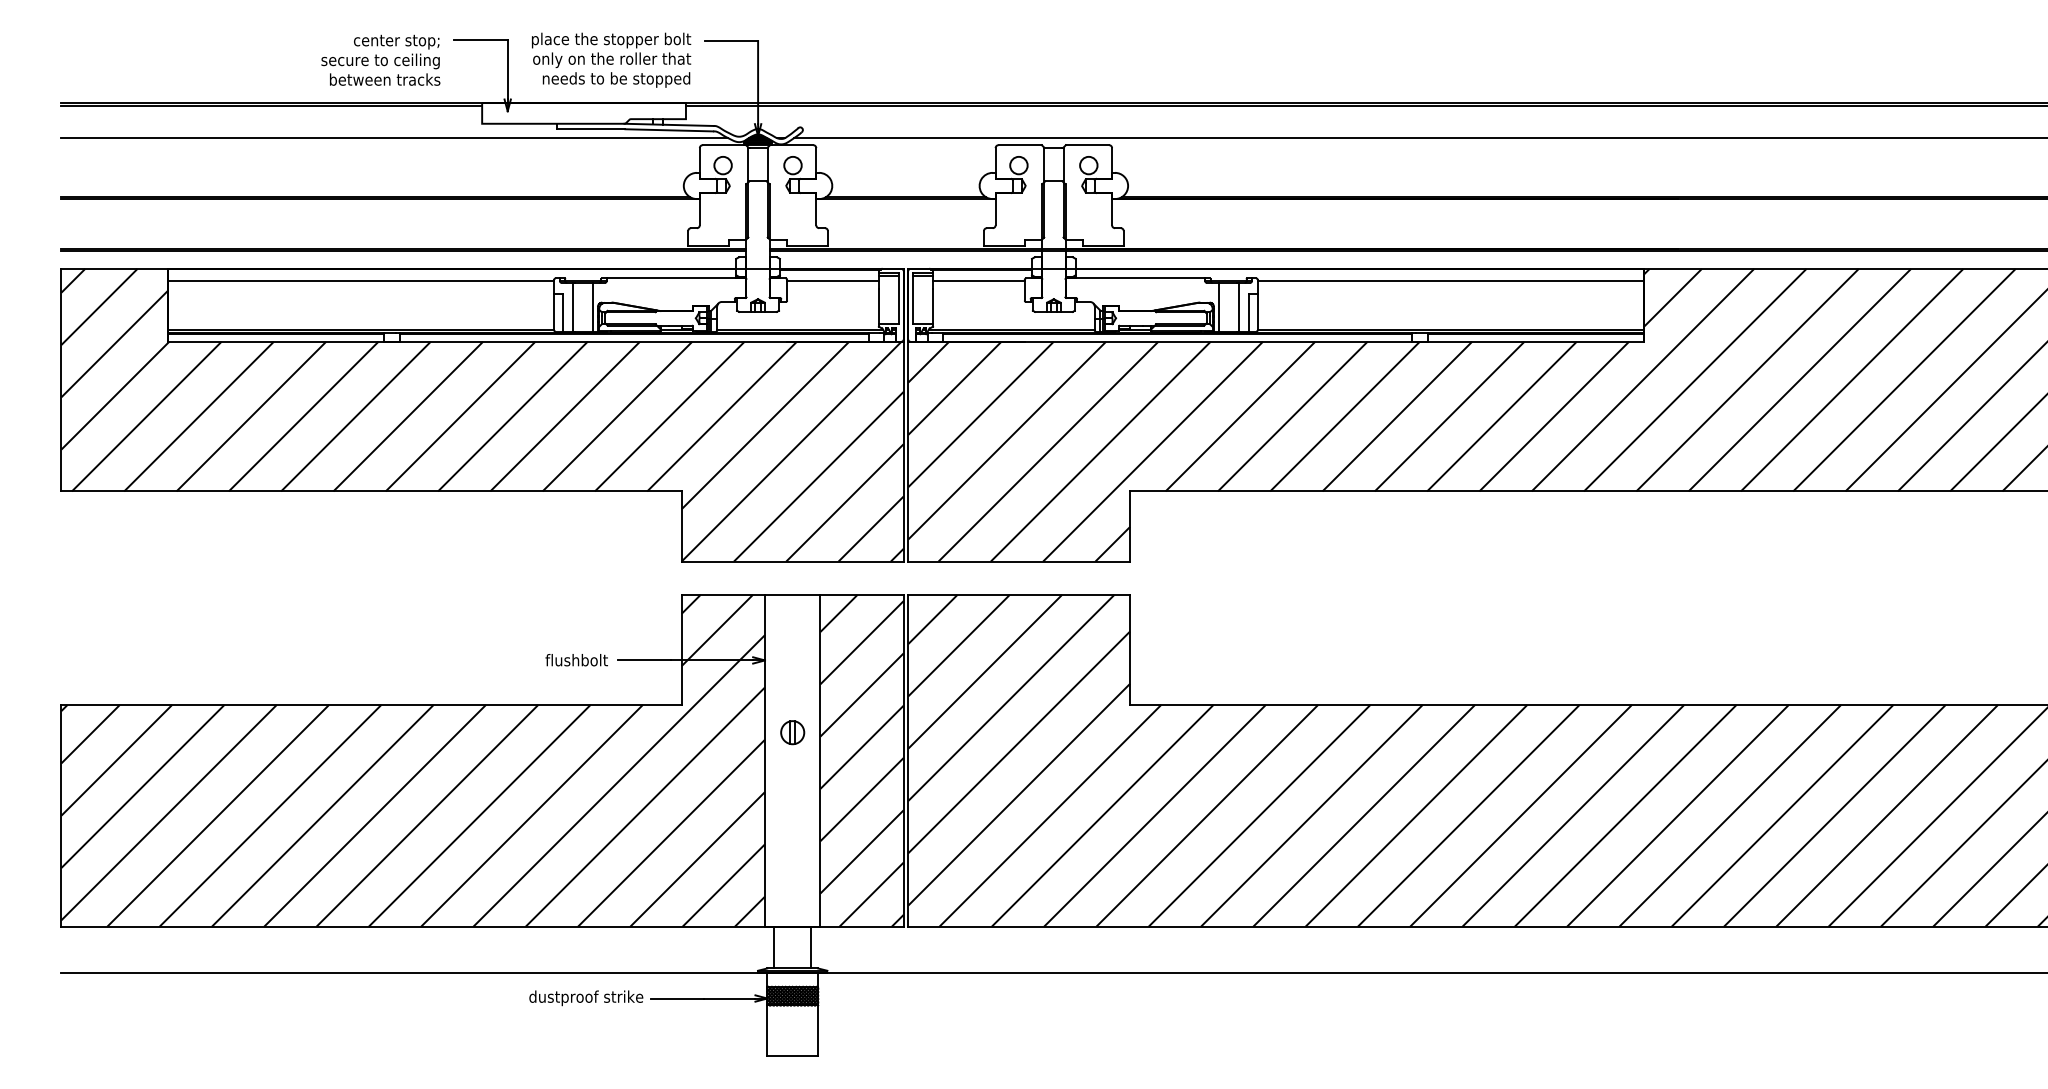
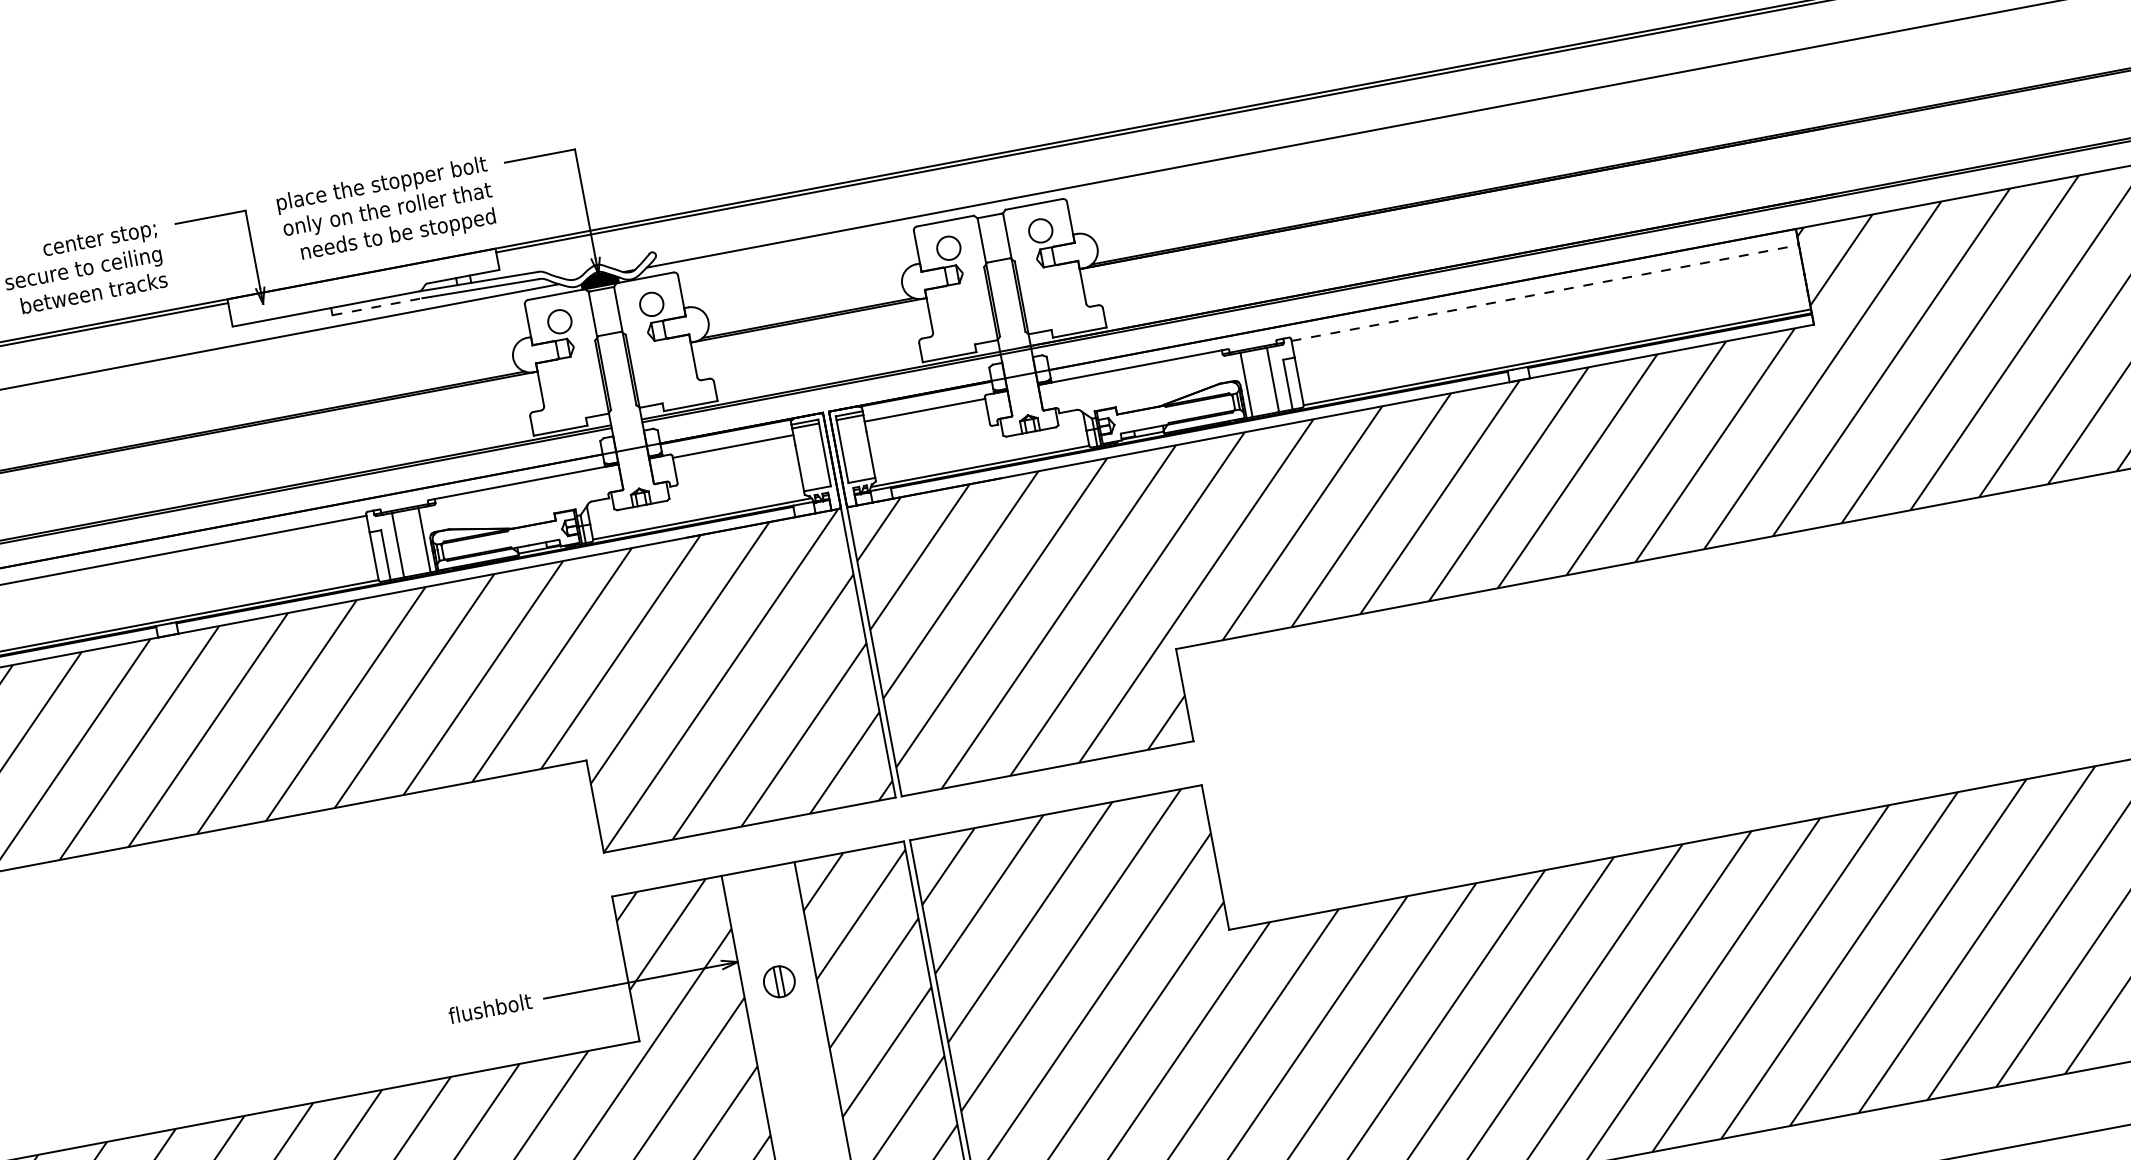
line: (591, 129) -> (377, 307), solid -> dashed
line: (1450, 281) -> (1545, 293), solid -> dashed
part: (792, 732) -> (779, 981), moved

